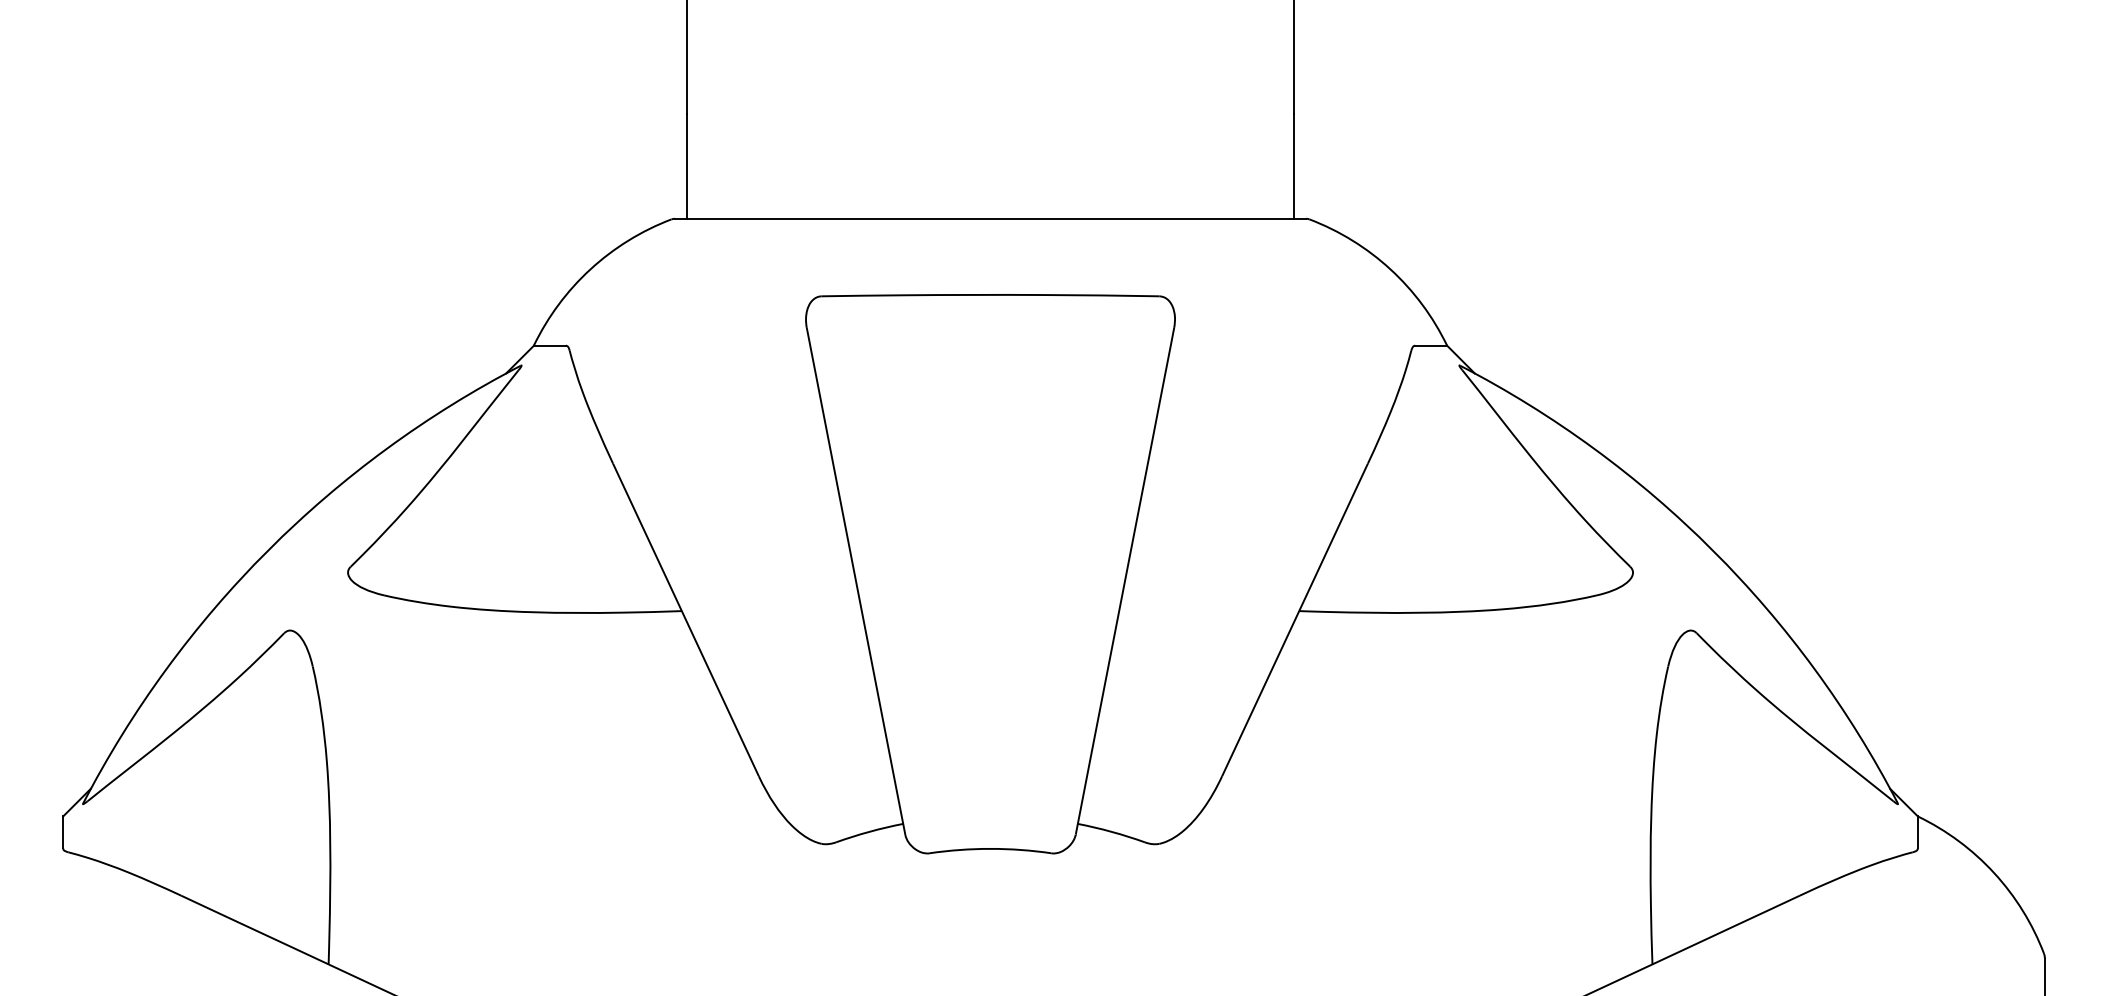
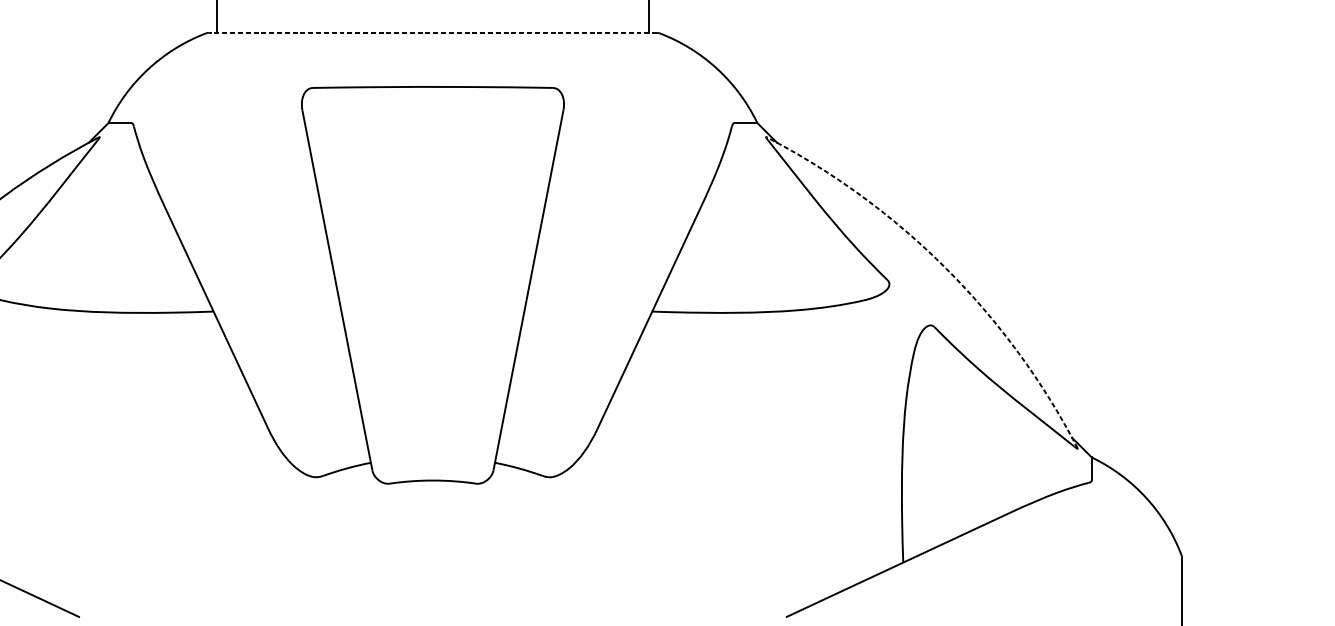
line: (990, 218) -> (432, 32), solid -> dashed
arc: (1712, 550) -> (945, 268), solid -> dashed

